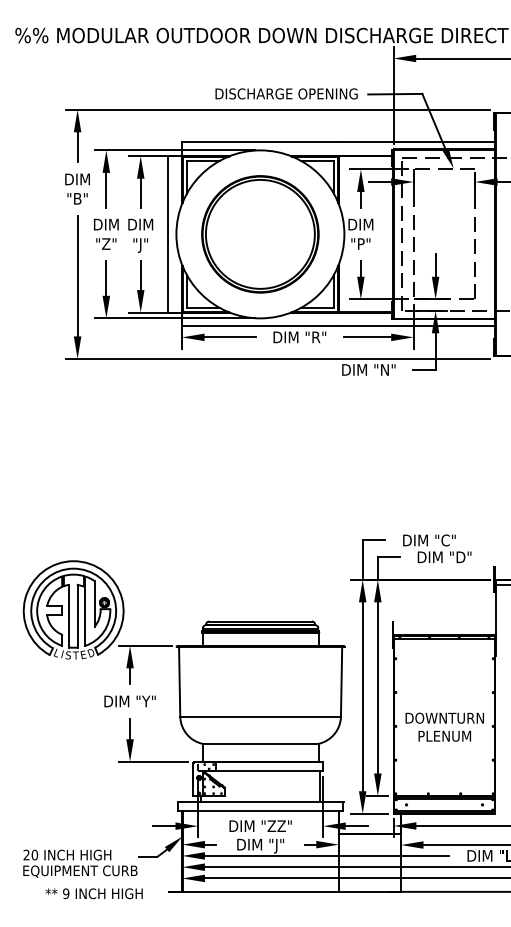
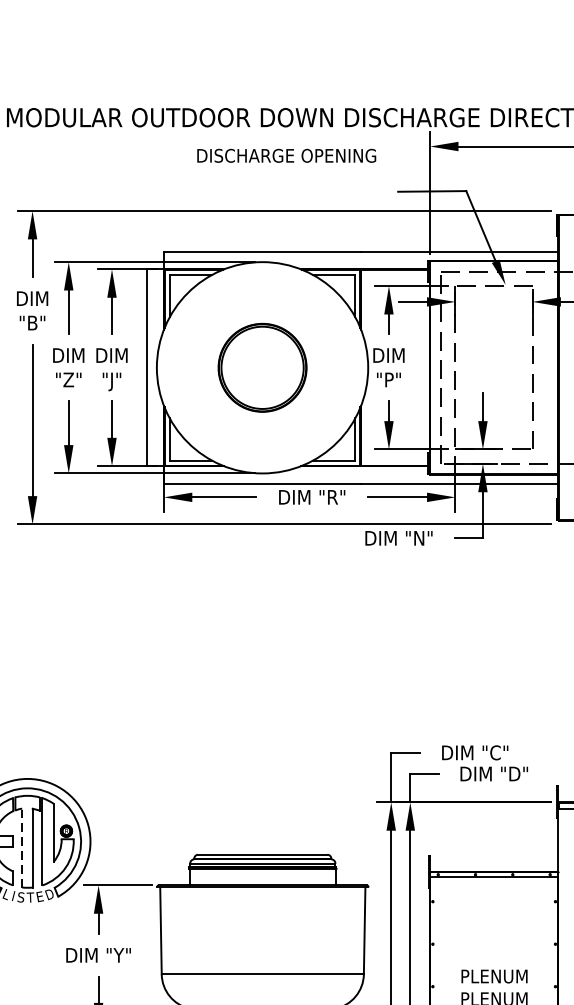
text: (286, 93) -> (286, 155), moved
part: (260, 234) -> (262, 367), size x0.6
line: (69, 615) -> (22, 847), solid -> dashed
text: (444, 717) -> (494, 975), DOWNTURN -> PLENUM

